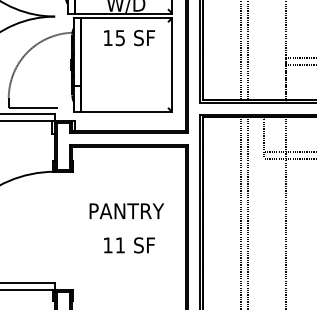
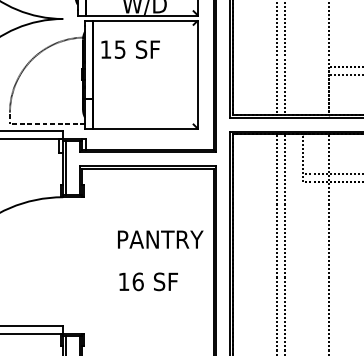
text: (129, 37) -> (130, 49), moved
text: (126, 211) -> (160, 239), moved
text: (119, 245) -> (137, 281), 11 -> 16

